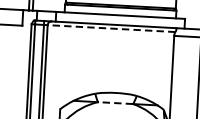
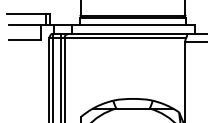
line: (111, 29) -> (125, 38), dashed -> solid
line: (116, 103) -> (133, 108), dashed -> solid

